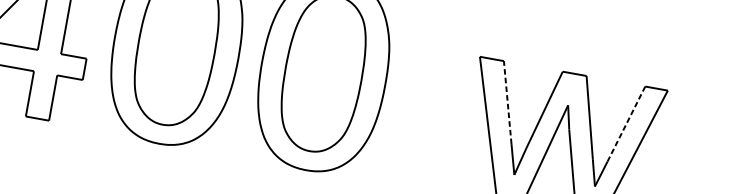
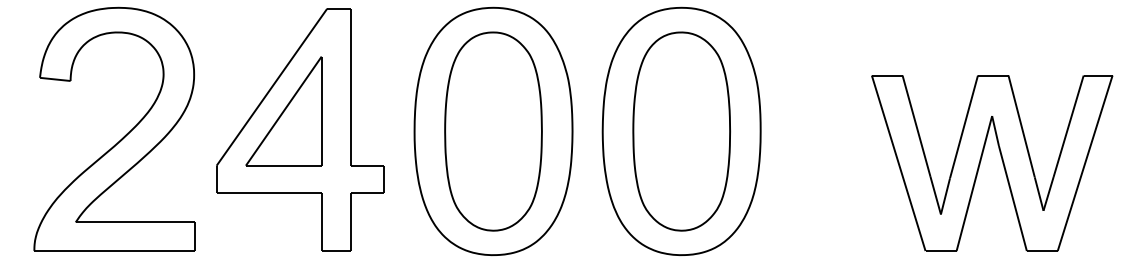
line: (507, 102) -> (916, 126), dashed -> solid
line: (626, 124) -> (1068, 126), dashed -> solid

